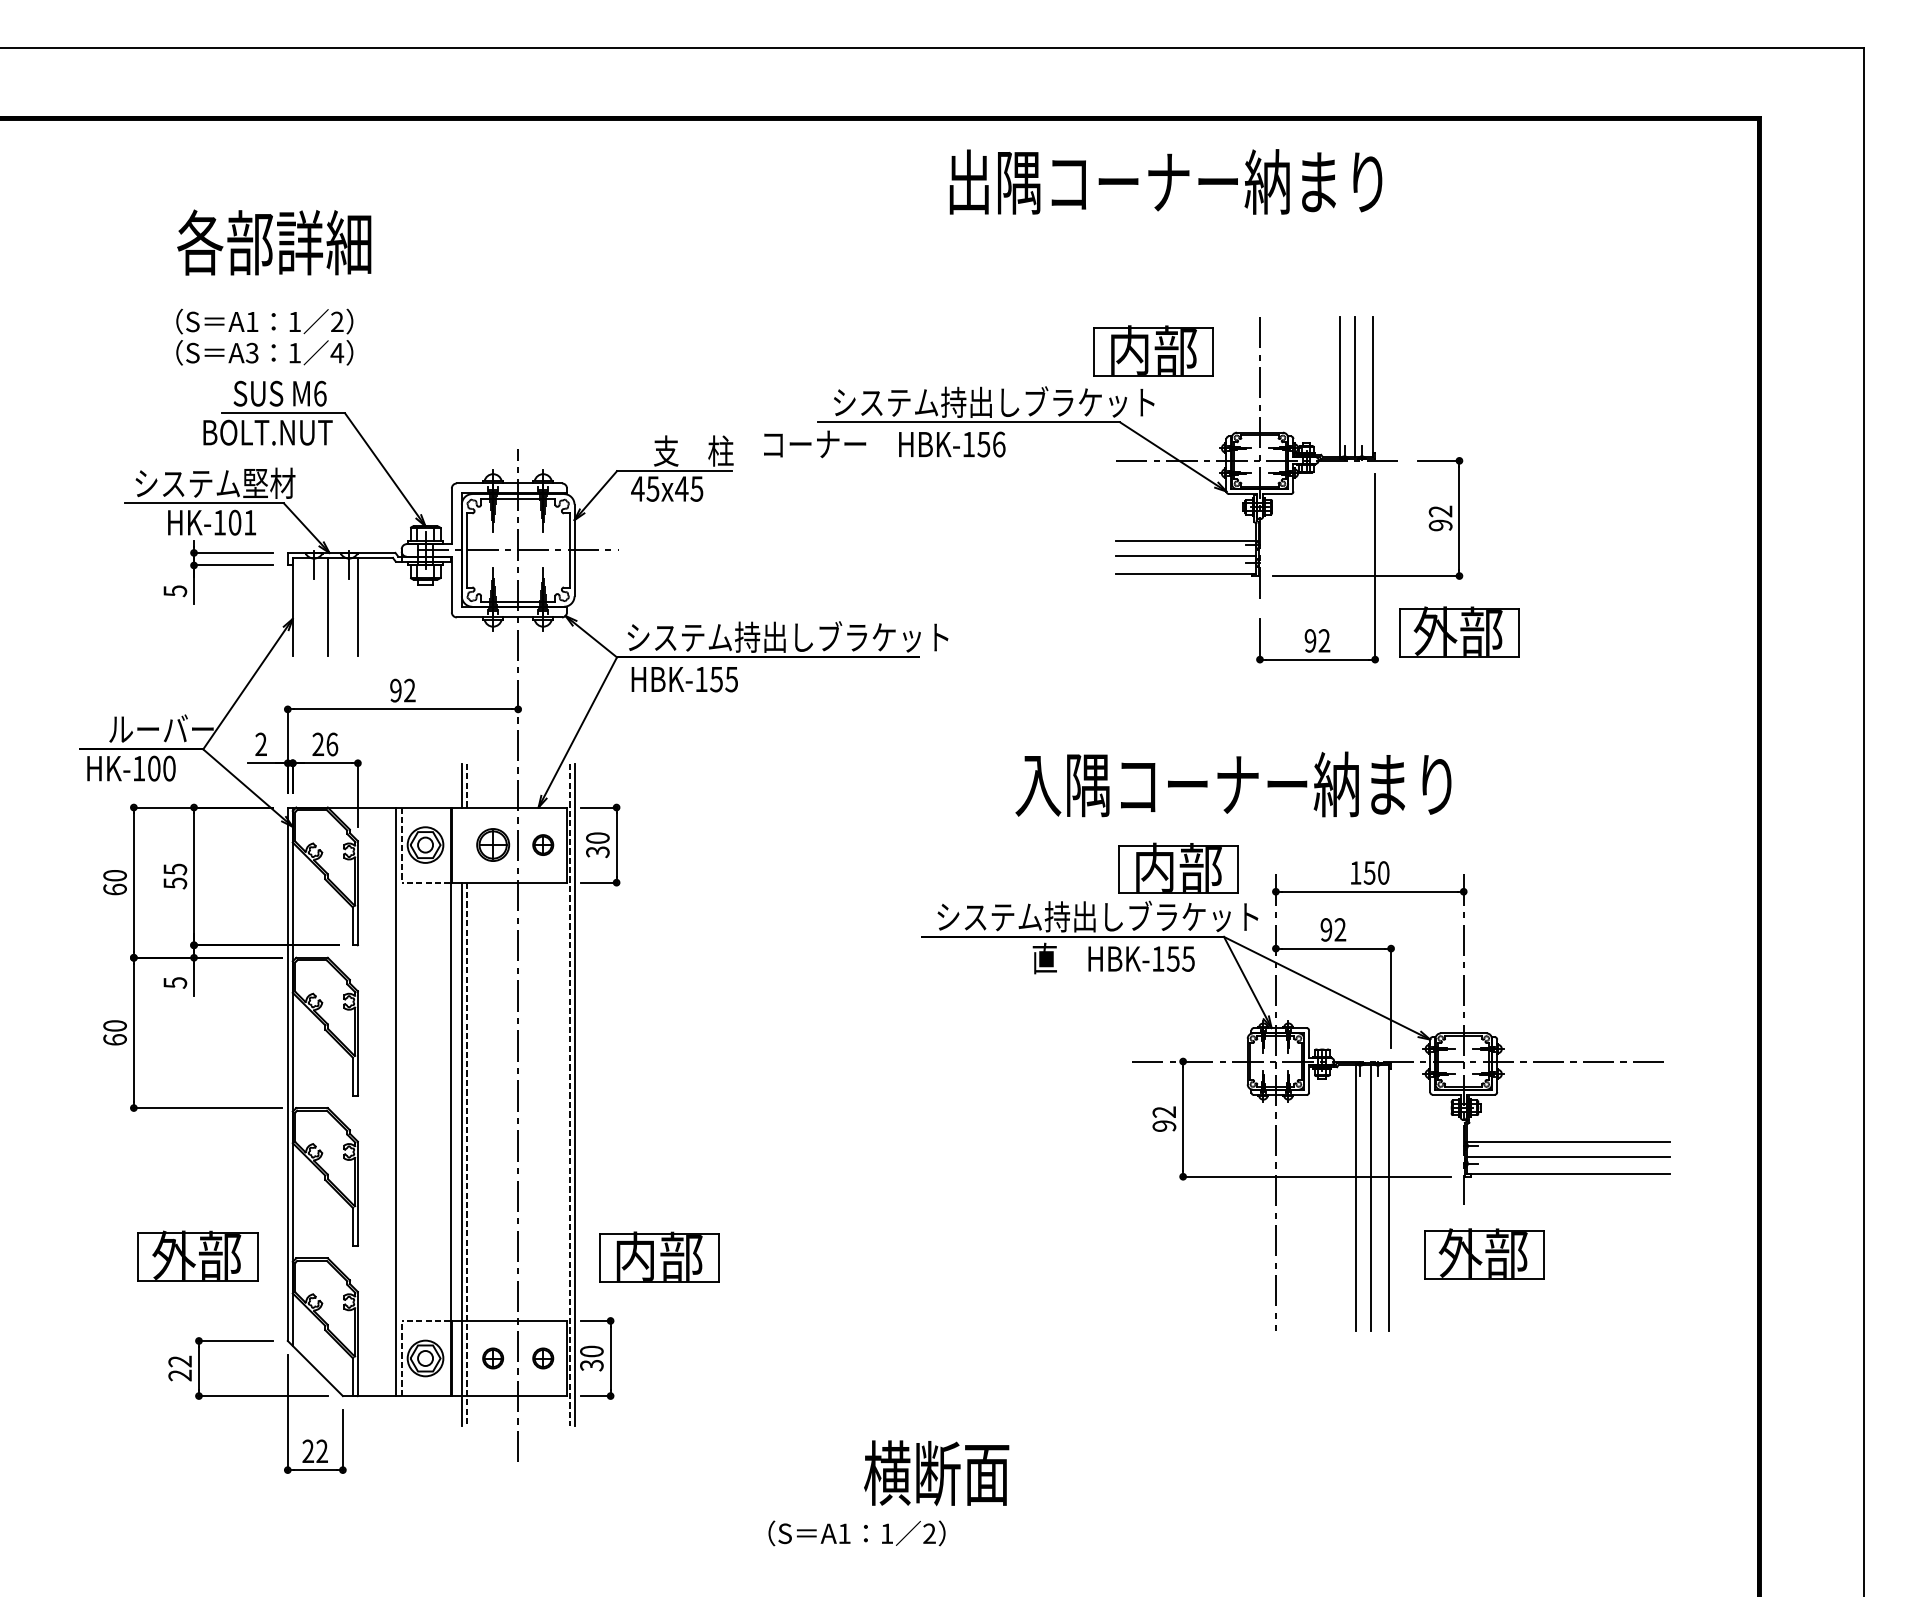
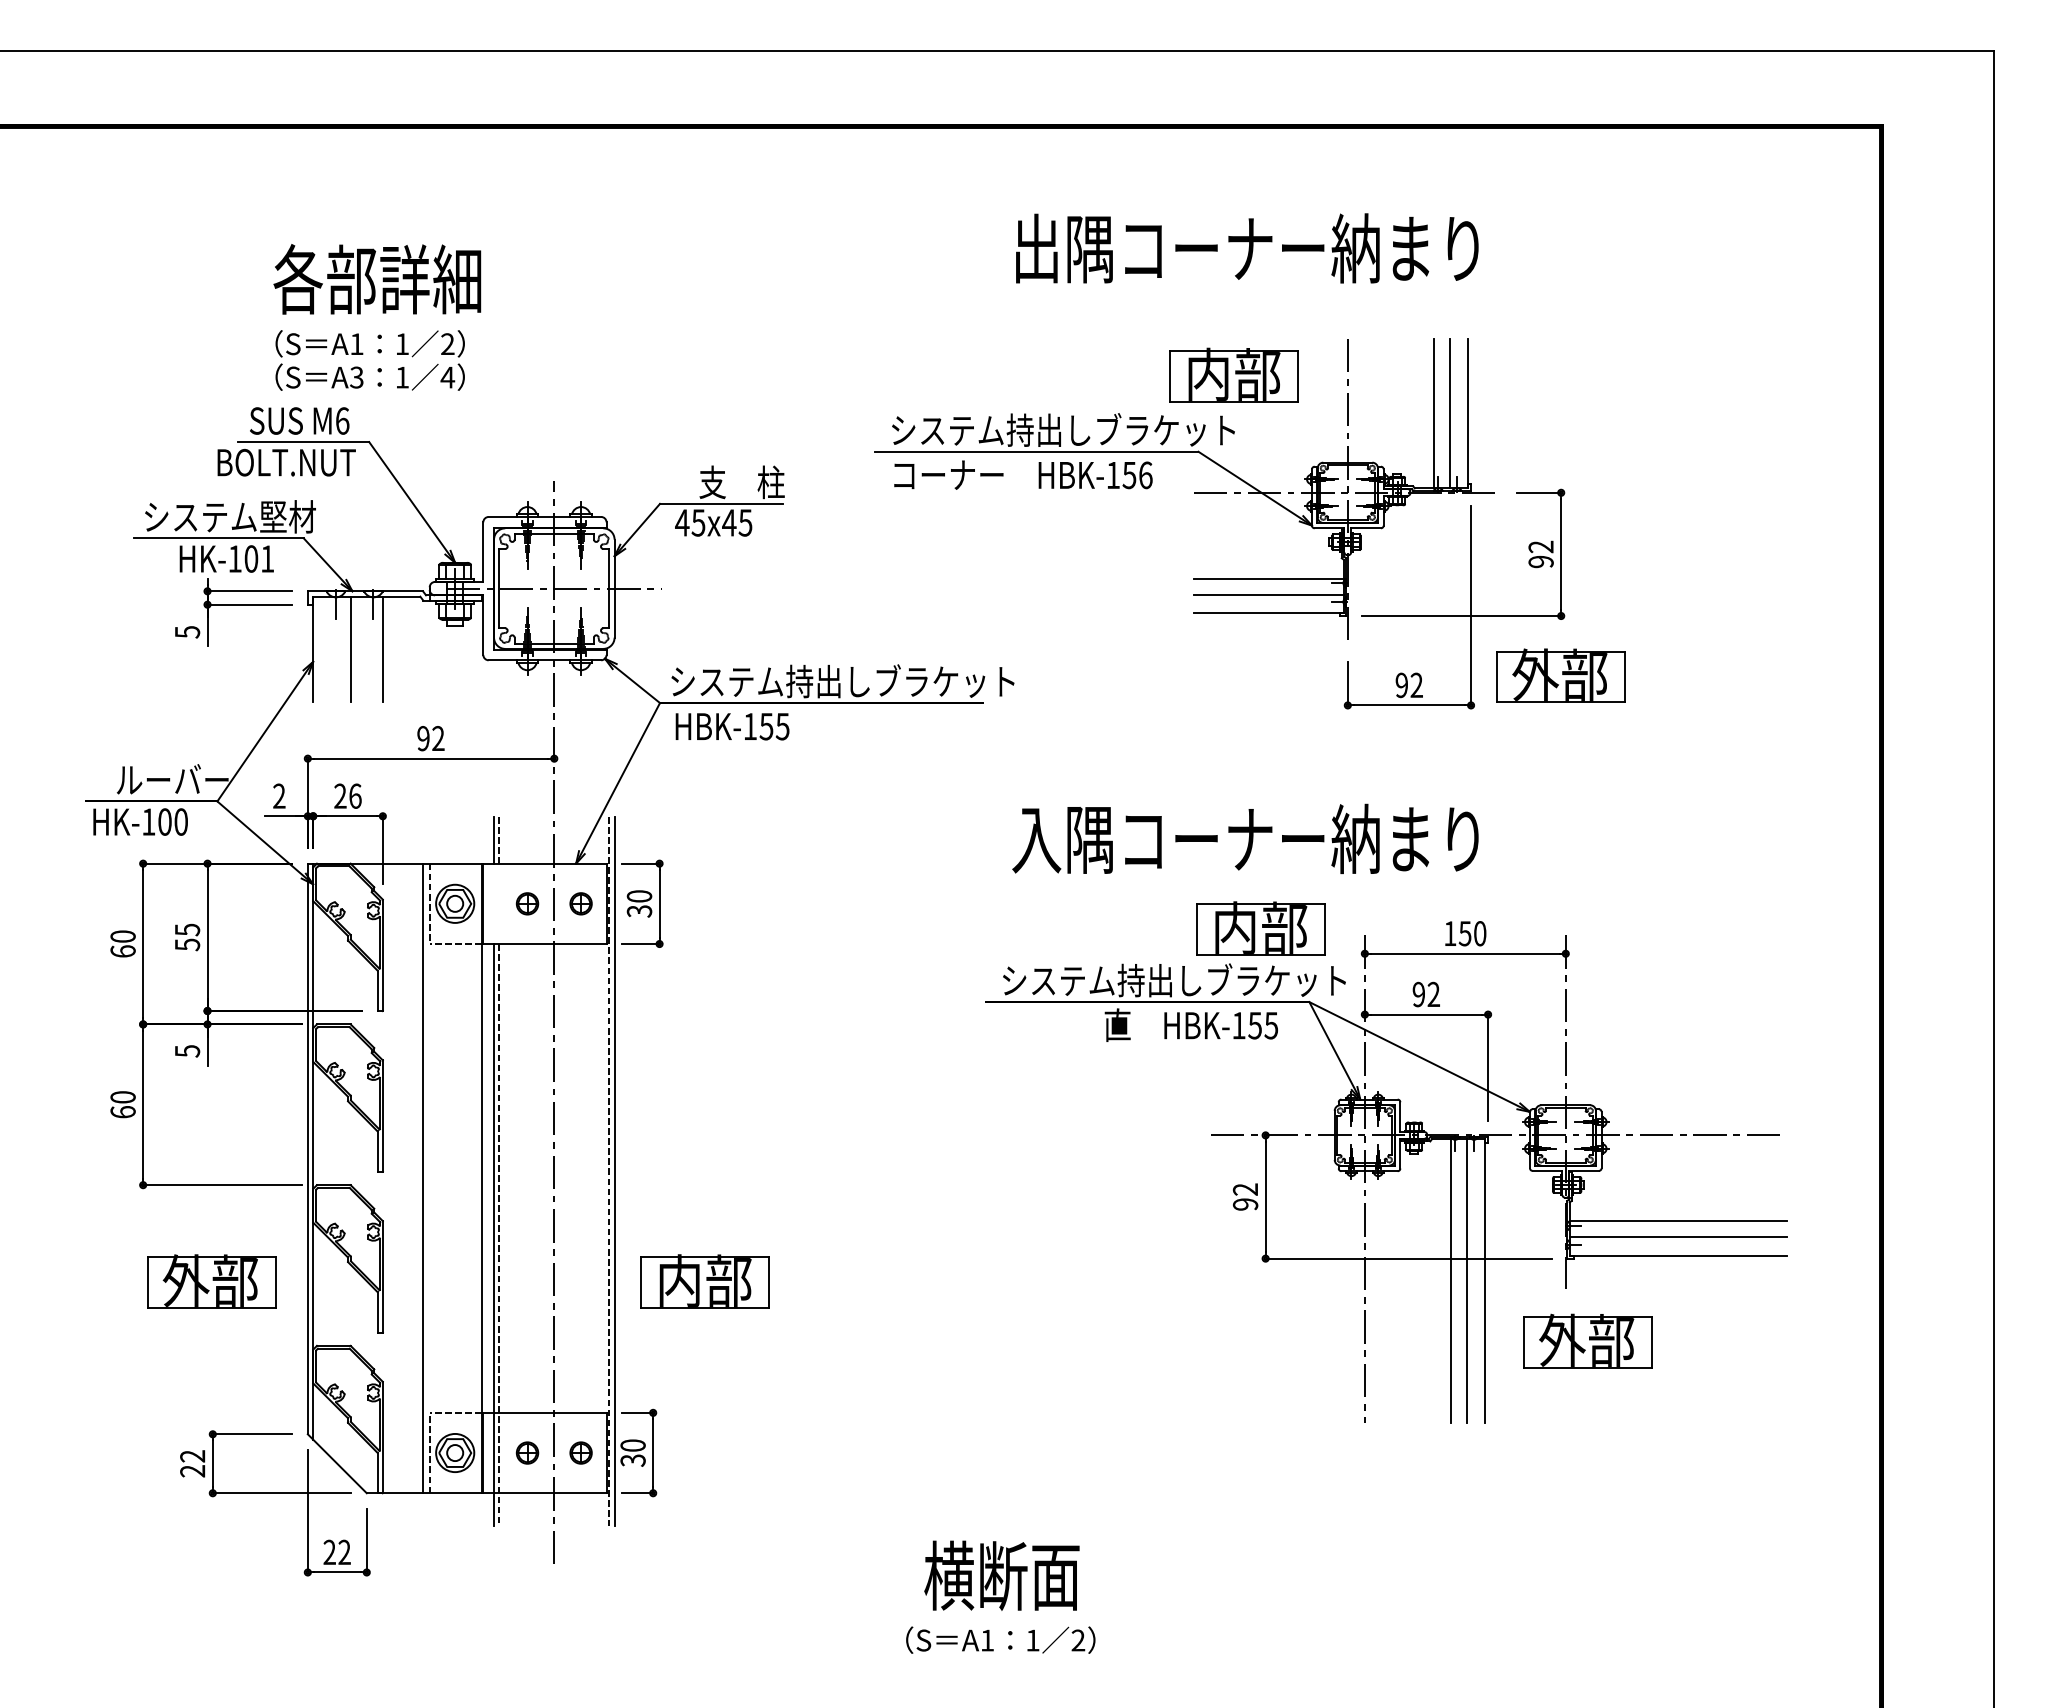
text: (1166, 181) -> (1247, 248), moved
text: (274, 242) -> (377, 279), moved
text: (264, 337) -> (369, 360), moved
text: (884, 443) -> (1023, 474), moved
text: (1233, 784) -> (1245, 838), moved
part: (493, 844) -> (527, 903), size x0.62
part: (197, 1256) -> (211, 1281), moved
part: (658, 1257) -> (704, 1281), moved
text: (856, 1532) -> (1000, 1639), moved

